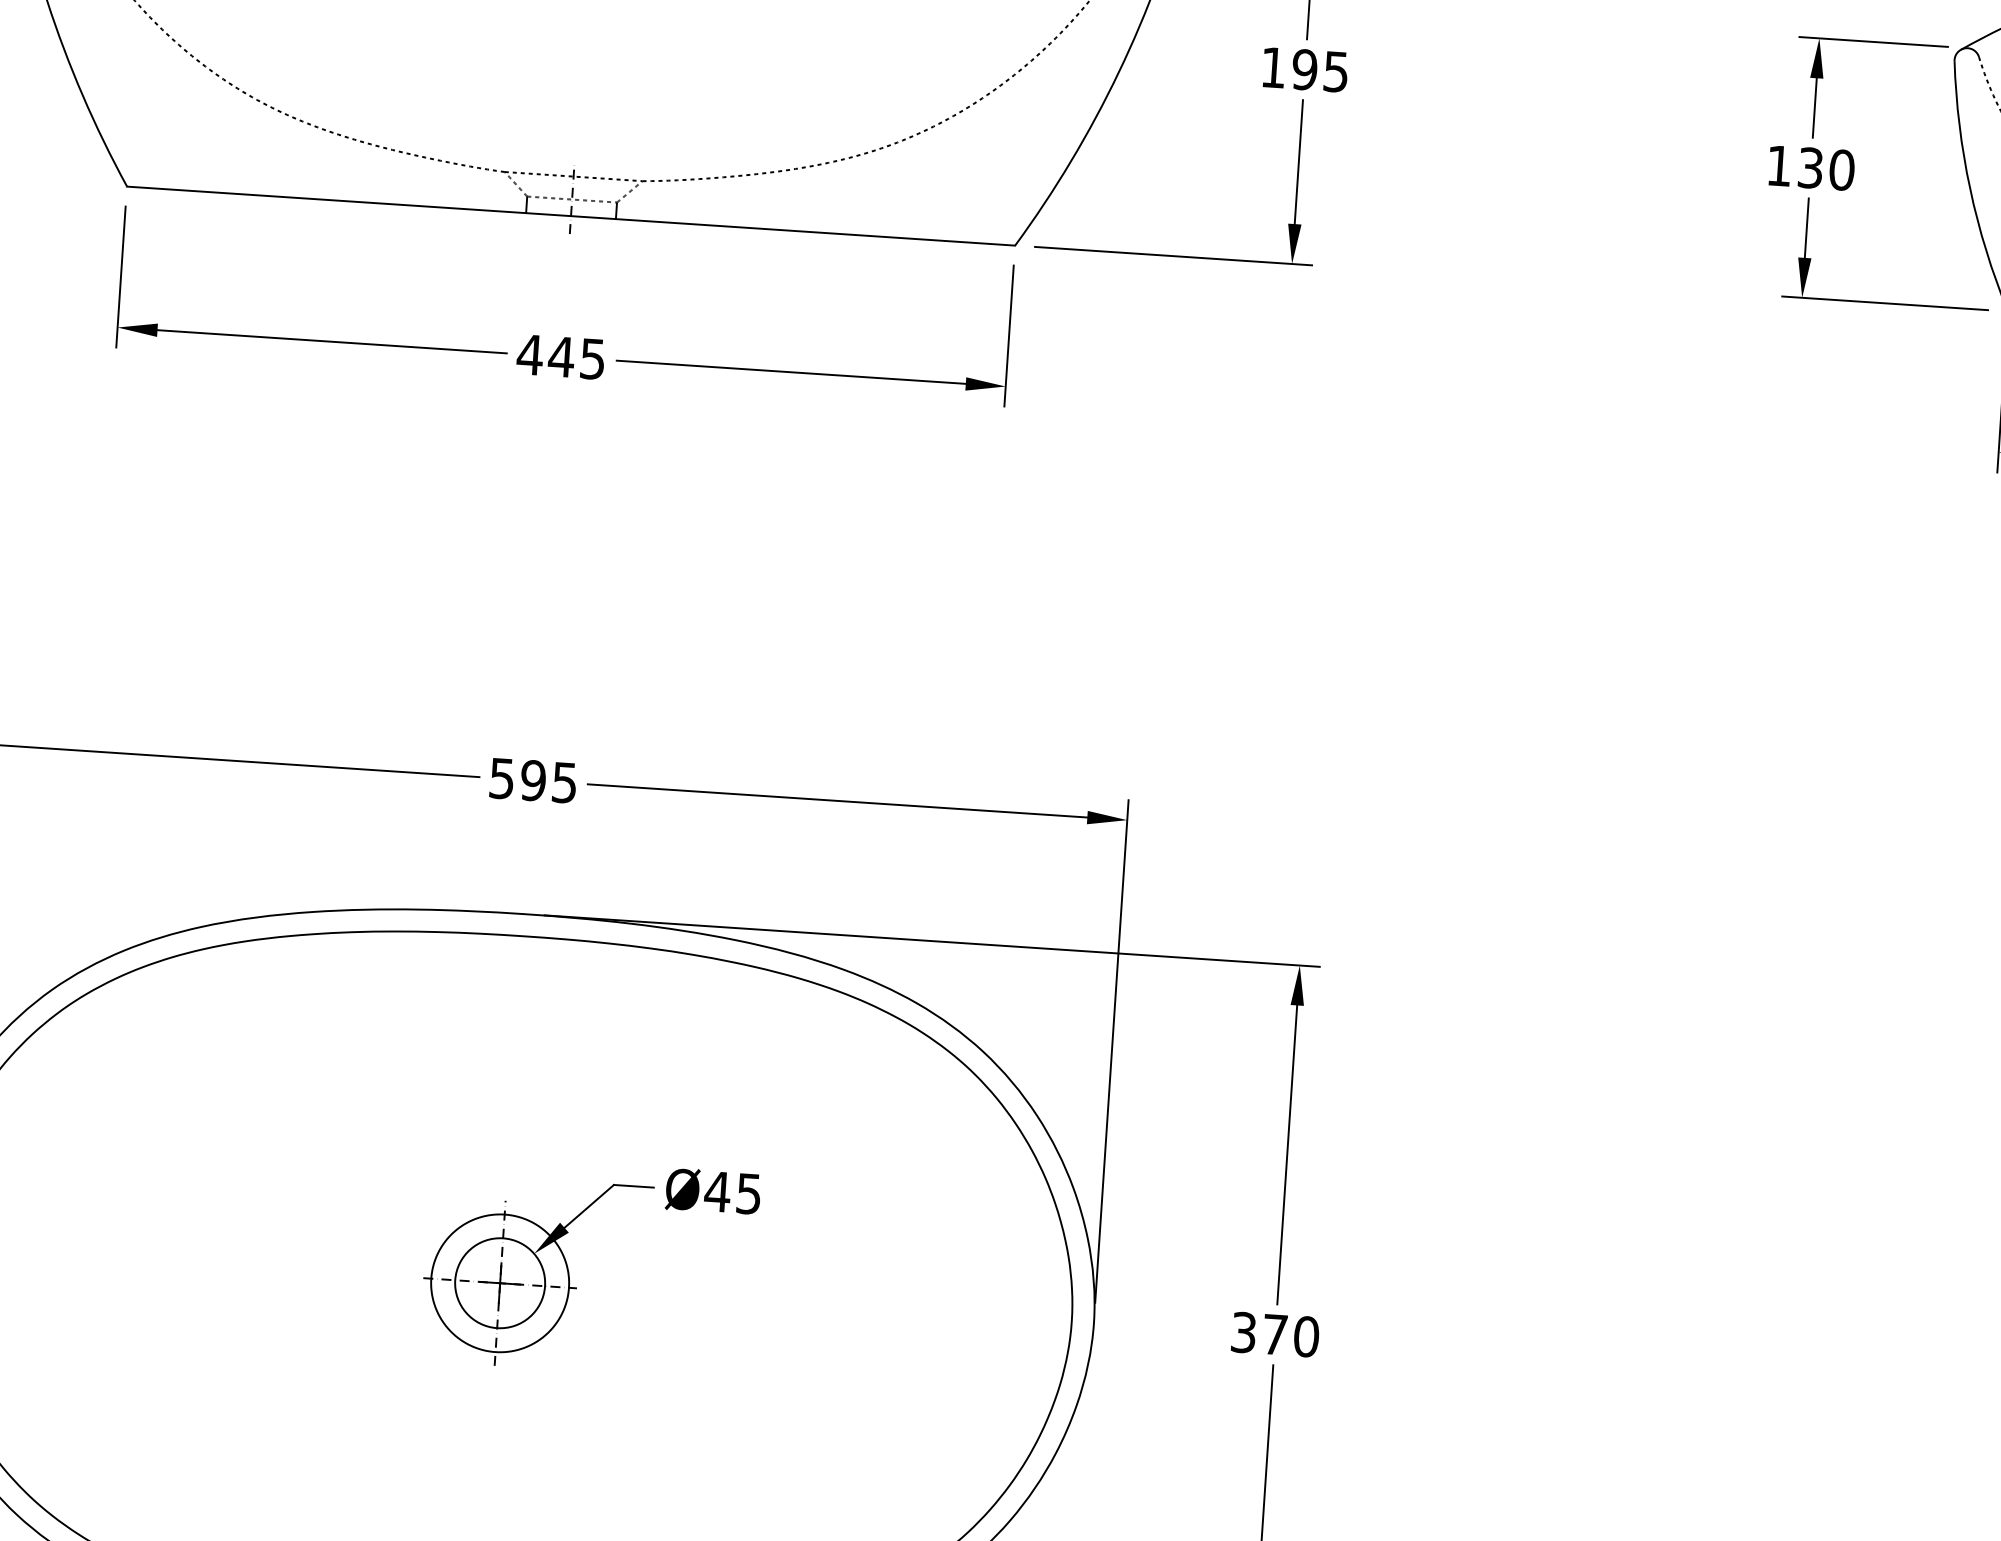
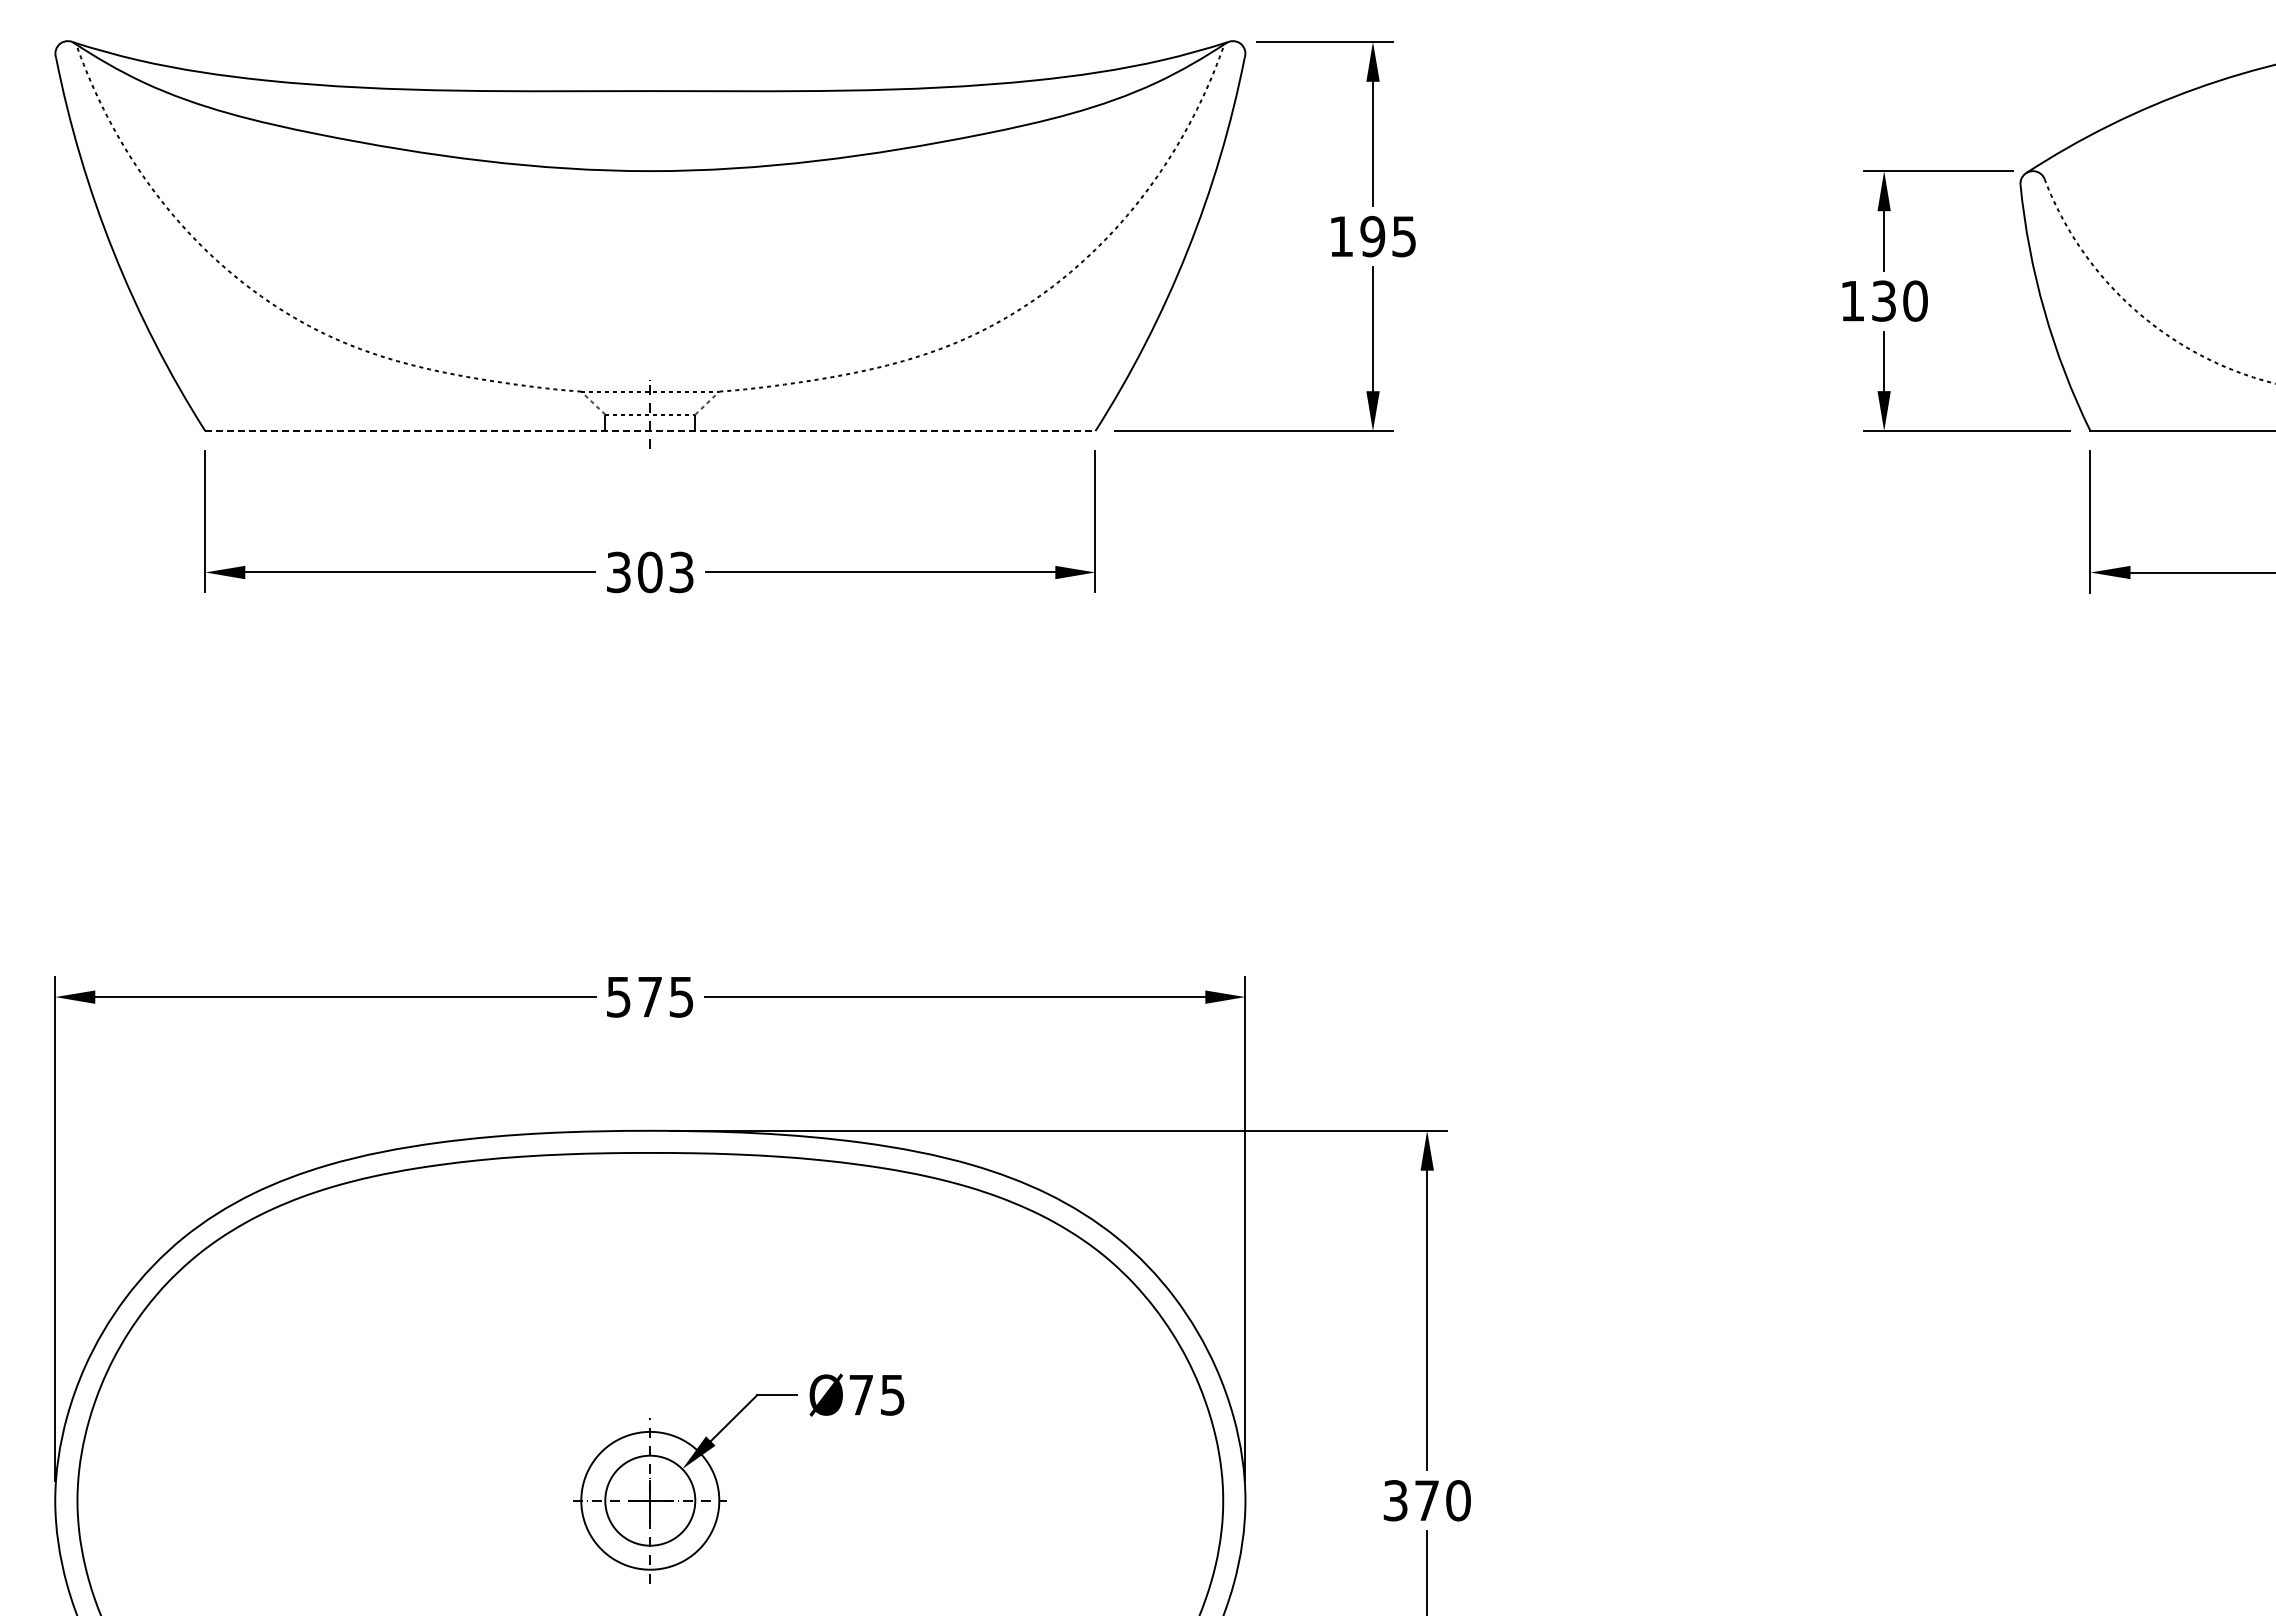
line: (571, 216) -> (650, 431), solid -> dashed
text: (560, 357) -> (649, 572), 445 -> 303
text: (532, 780) -> (649, 996), 595 -> 575
text: (717, 1192) -> (861, 1395), Ø45 -> Ø75

